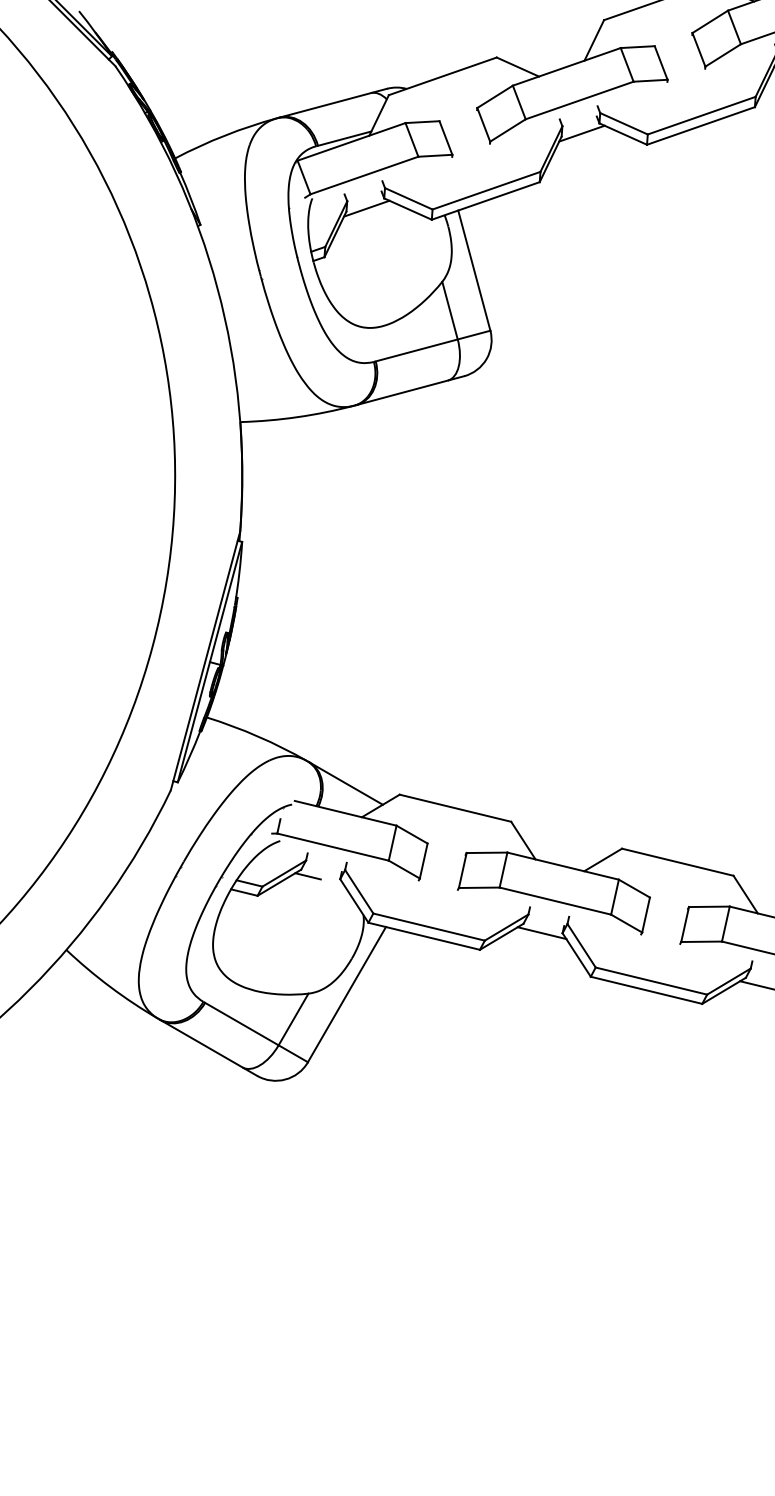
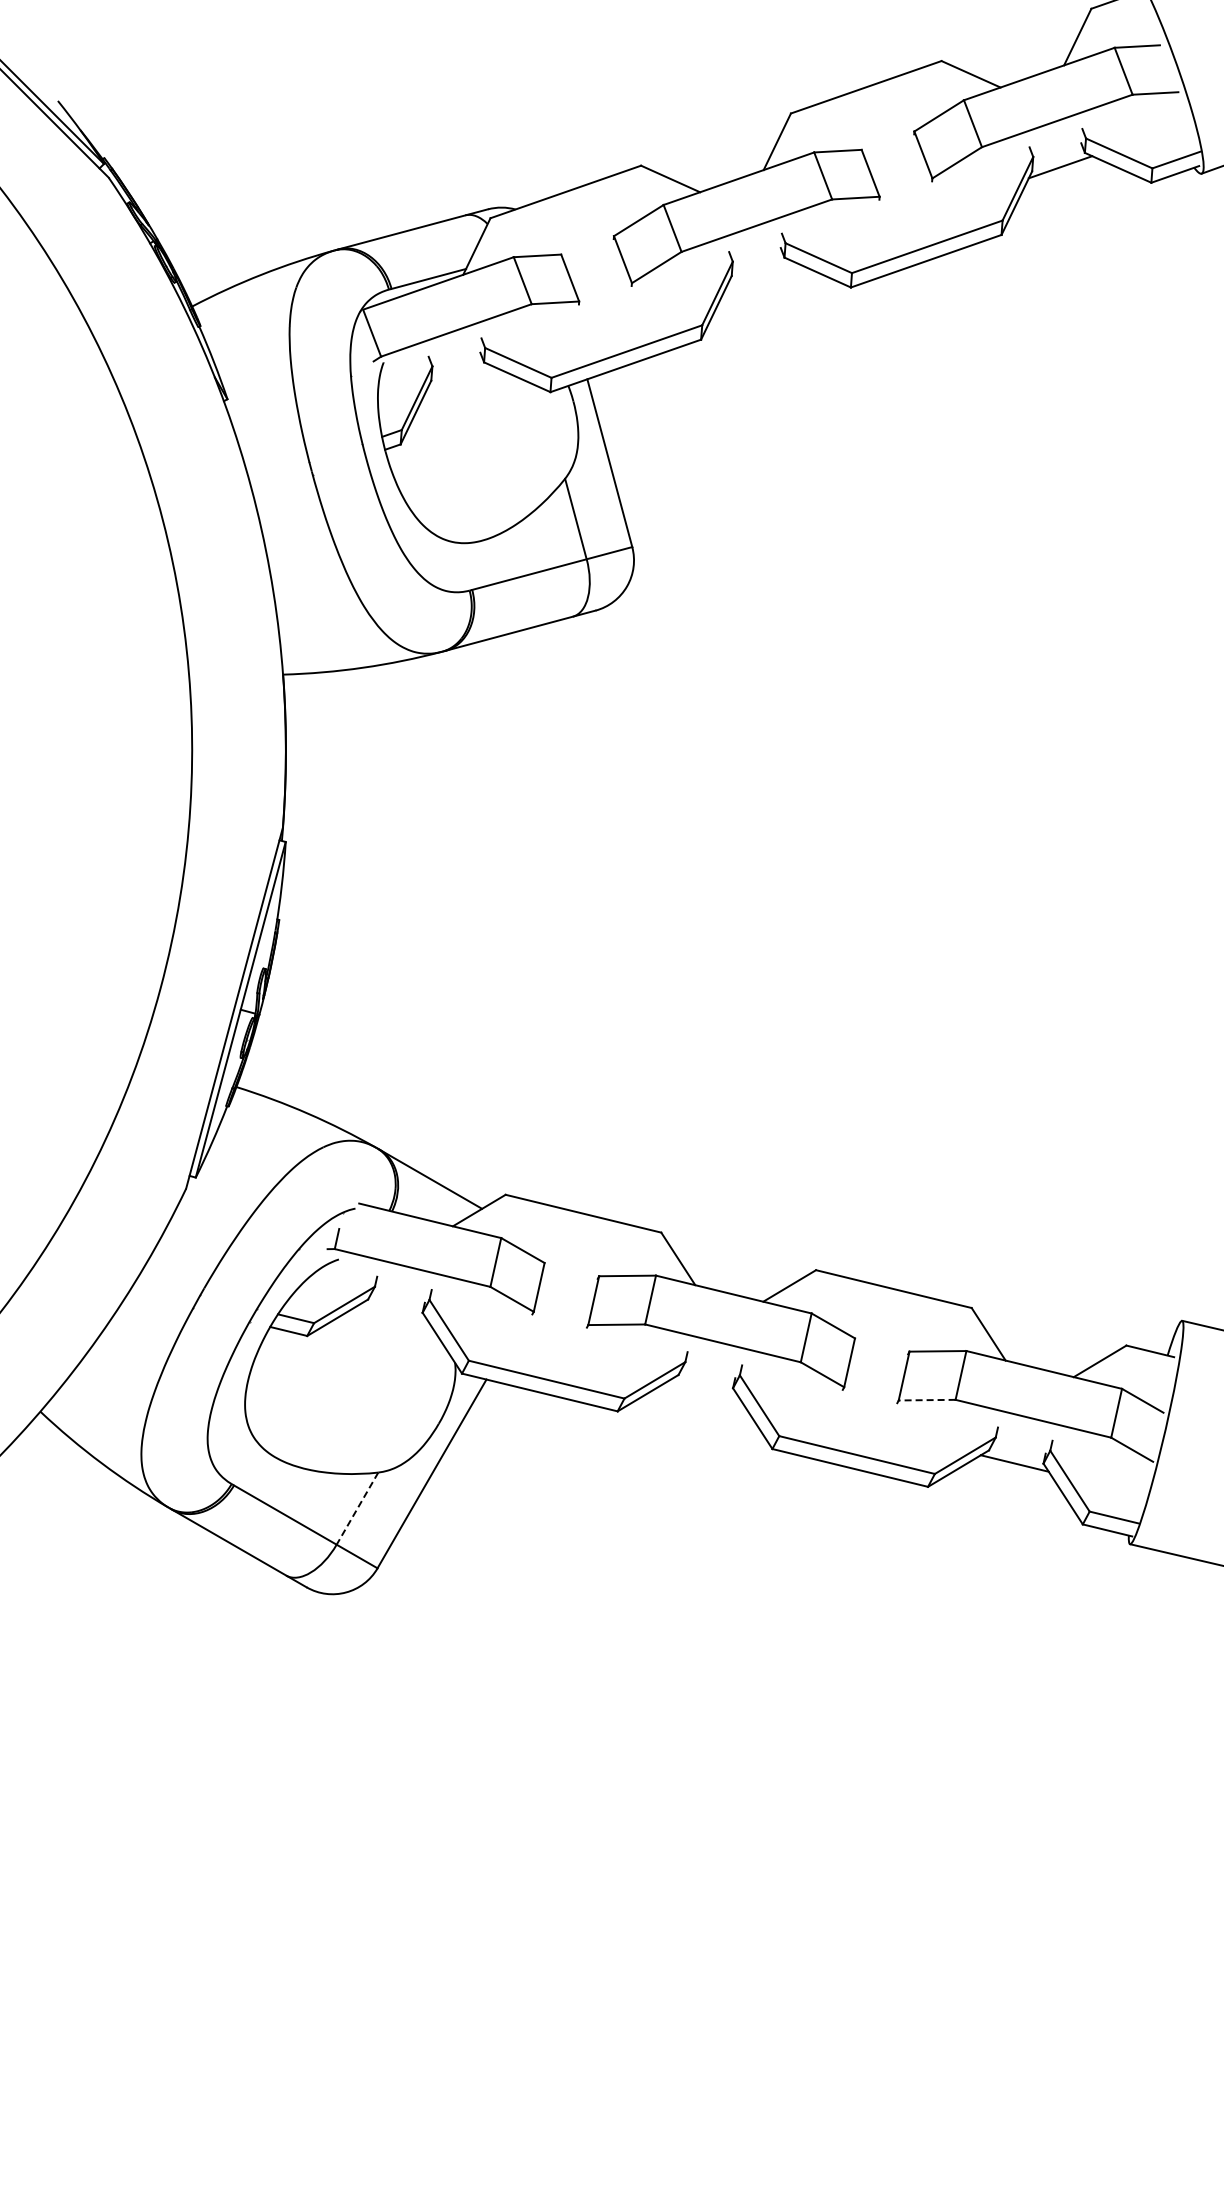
line: (581, 133) -> (759, 271), removed
line: (366, 208) -> (459, 376), removed
line: (307, 876) -> (377, 1308), removed
line: (542, 932) -> (704, 1387), removed
line: (701, 942) -> (926, 1400), solid -> dashed
line: (293, 1019) -> (357, 1508), solid -> dashed

